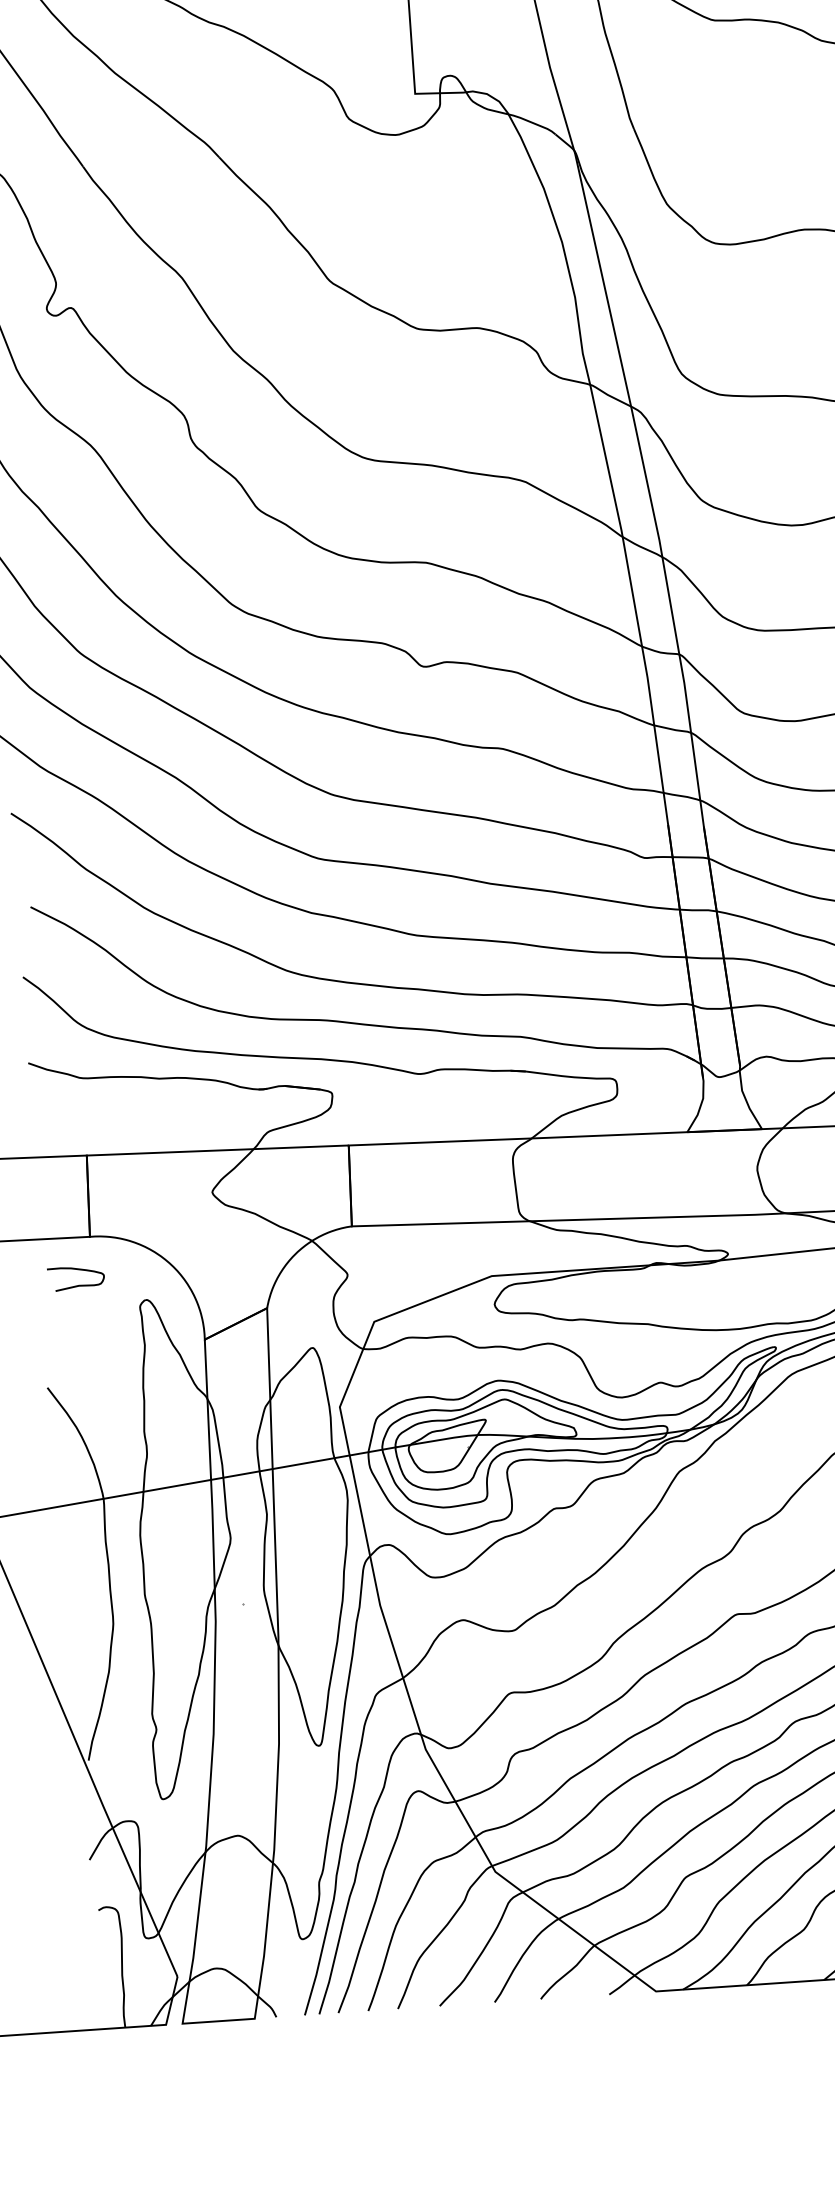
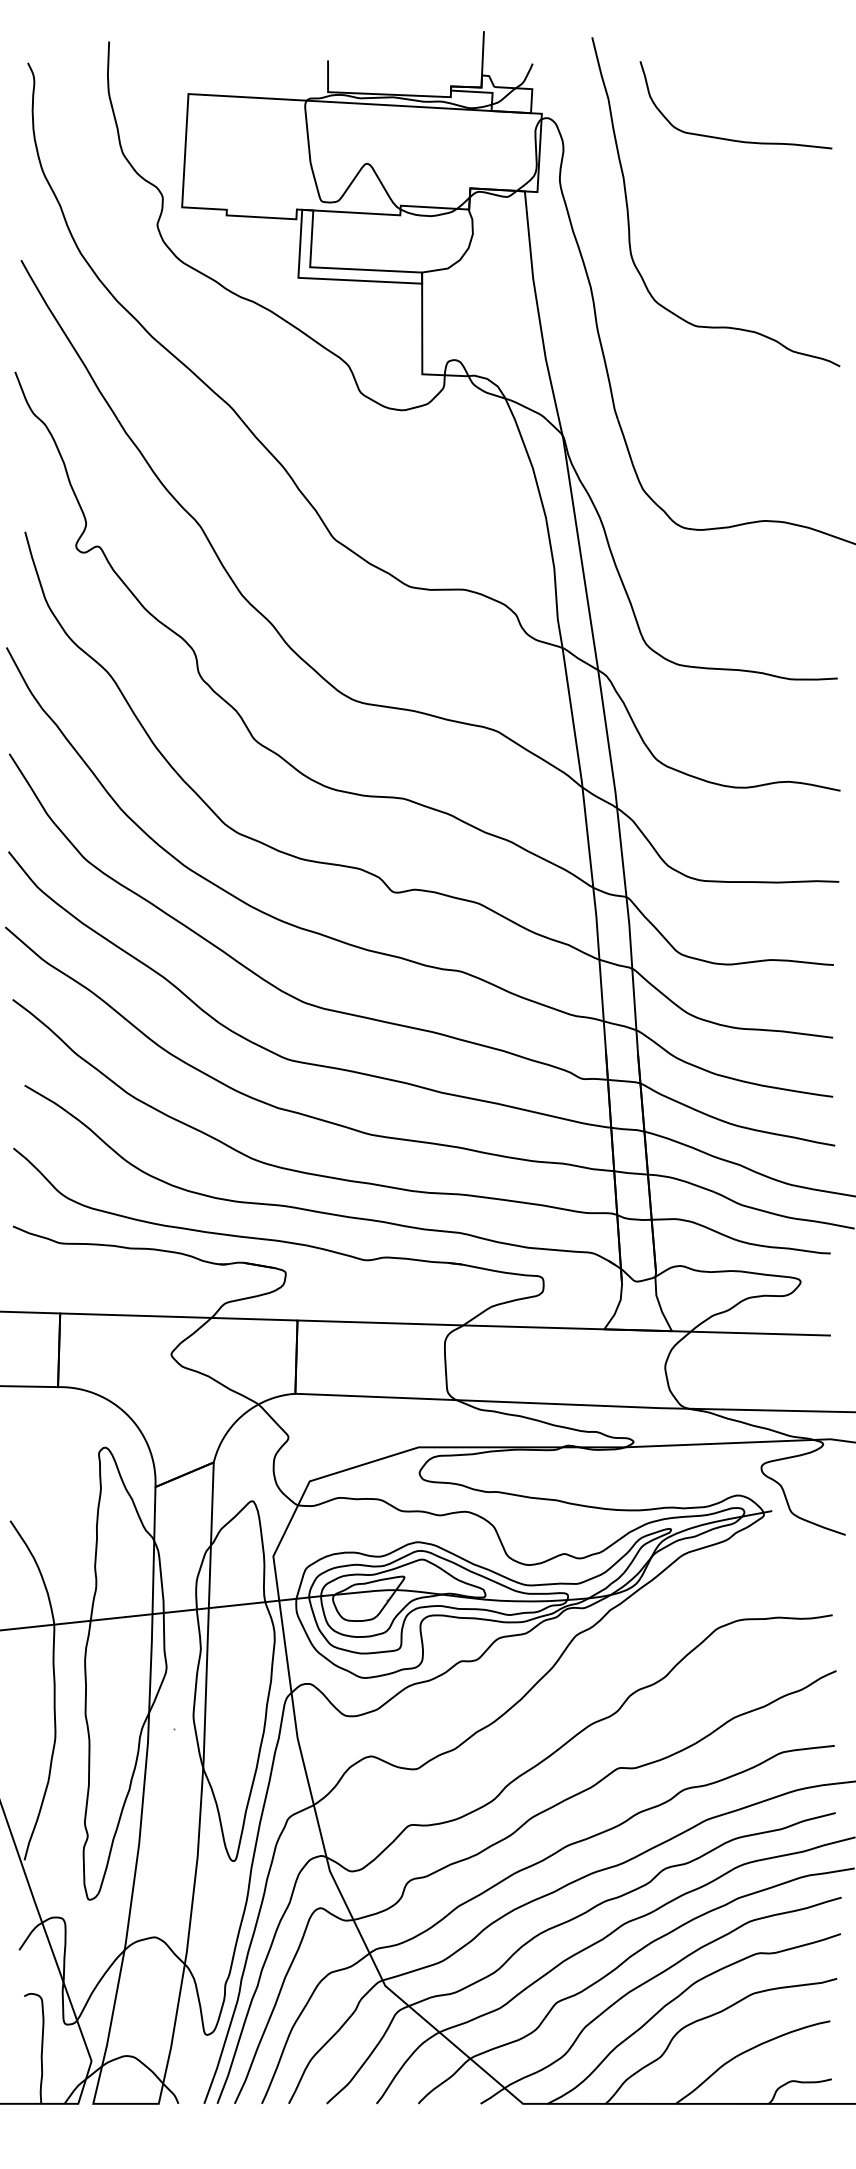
curve: (78, 1284) -> (44, 1429), removed

